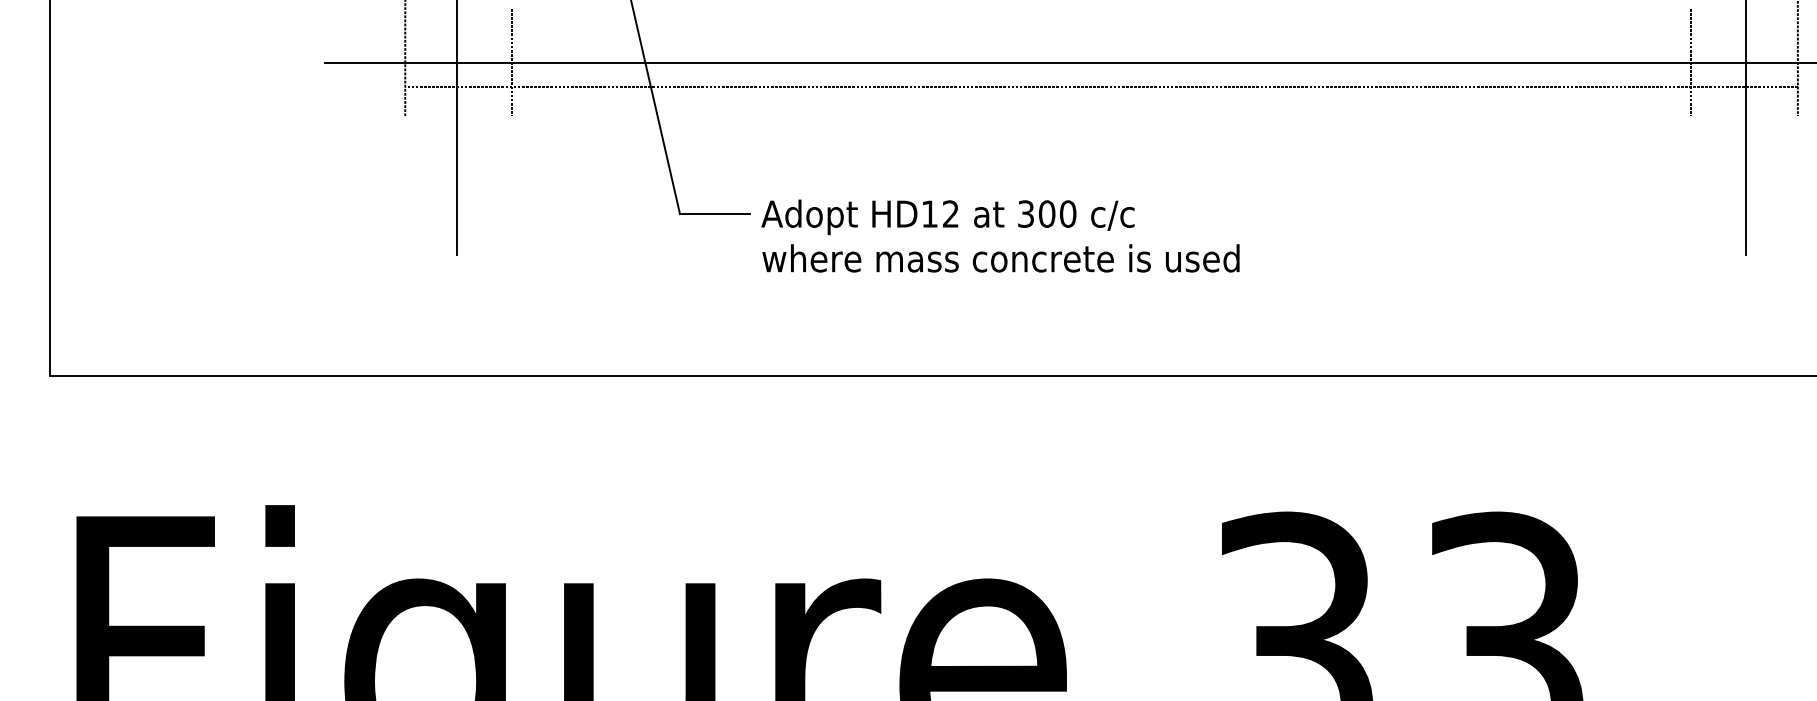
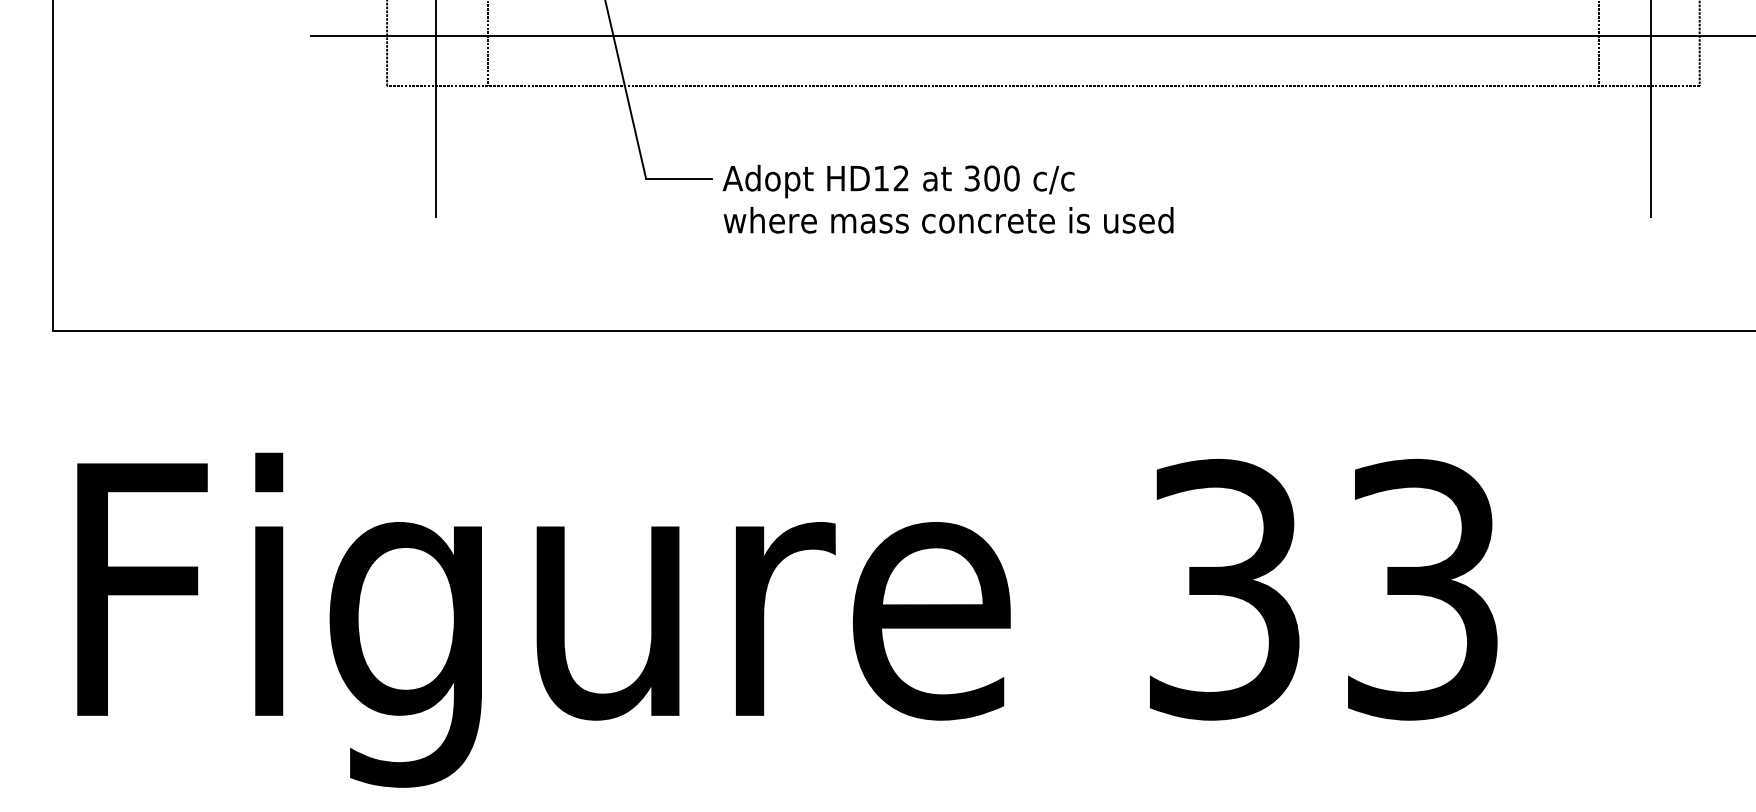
line: (1101, 87) -> (1043, 86), moved

